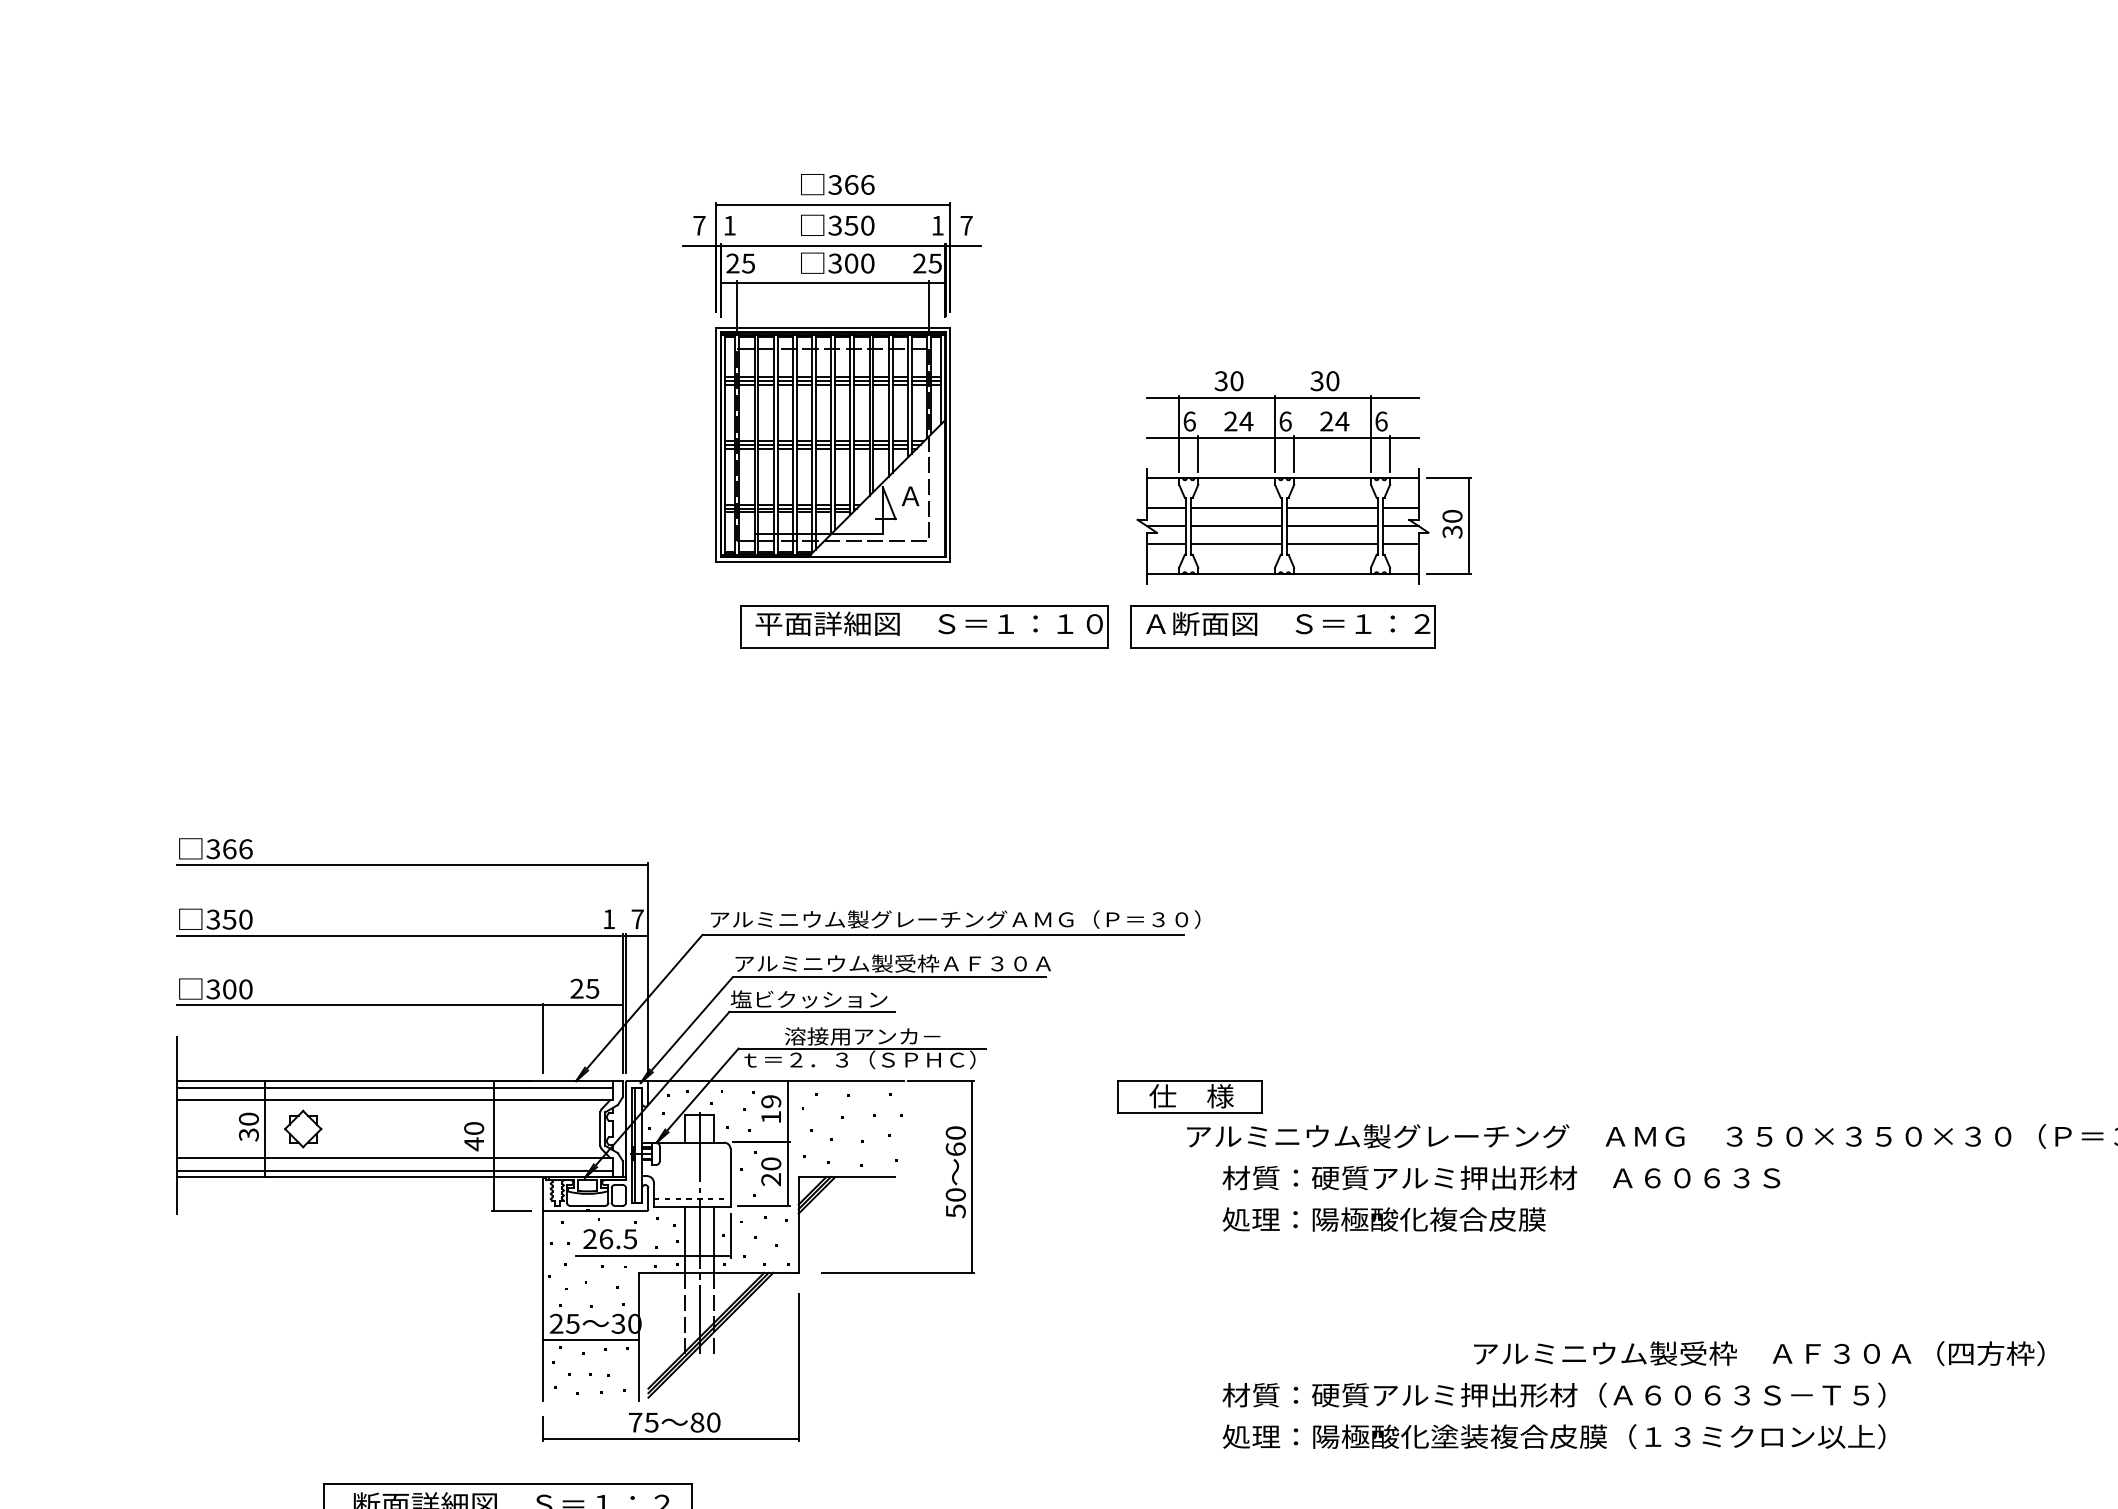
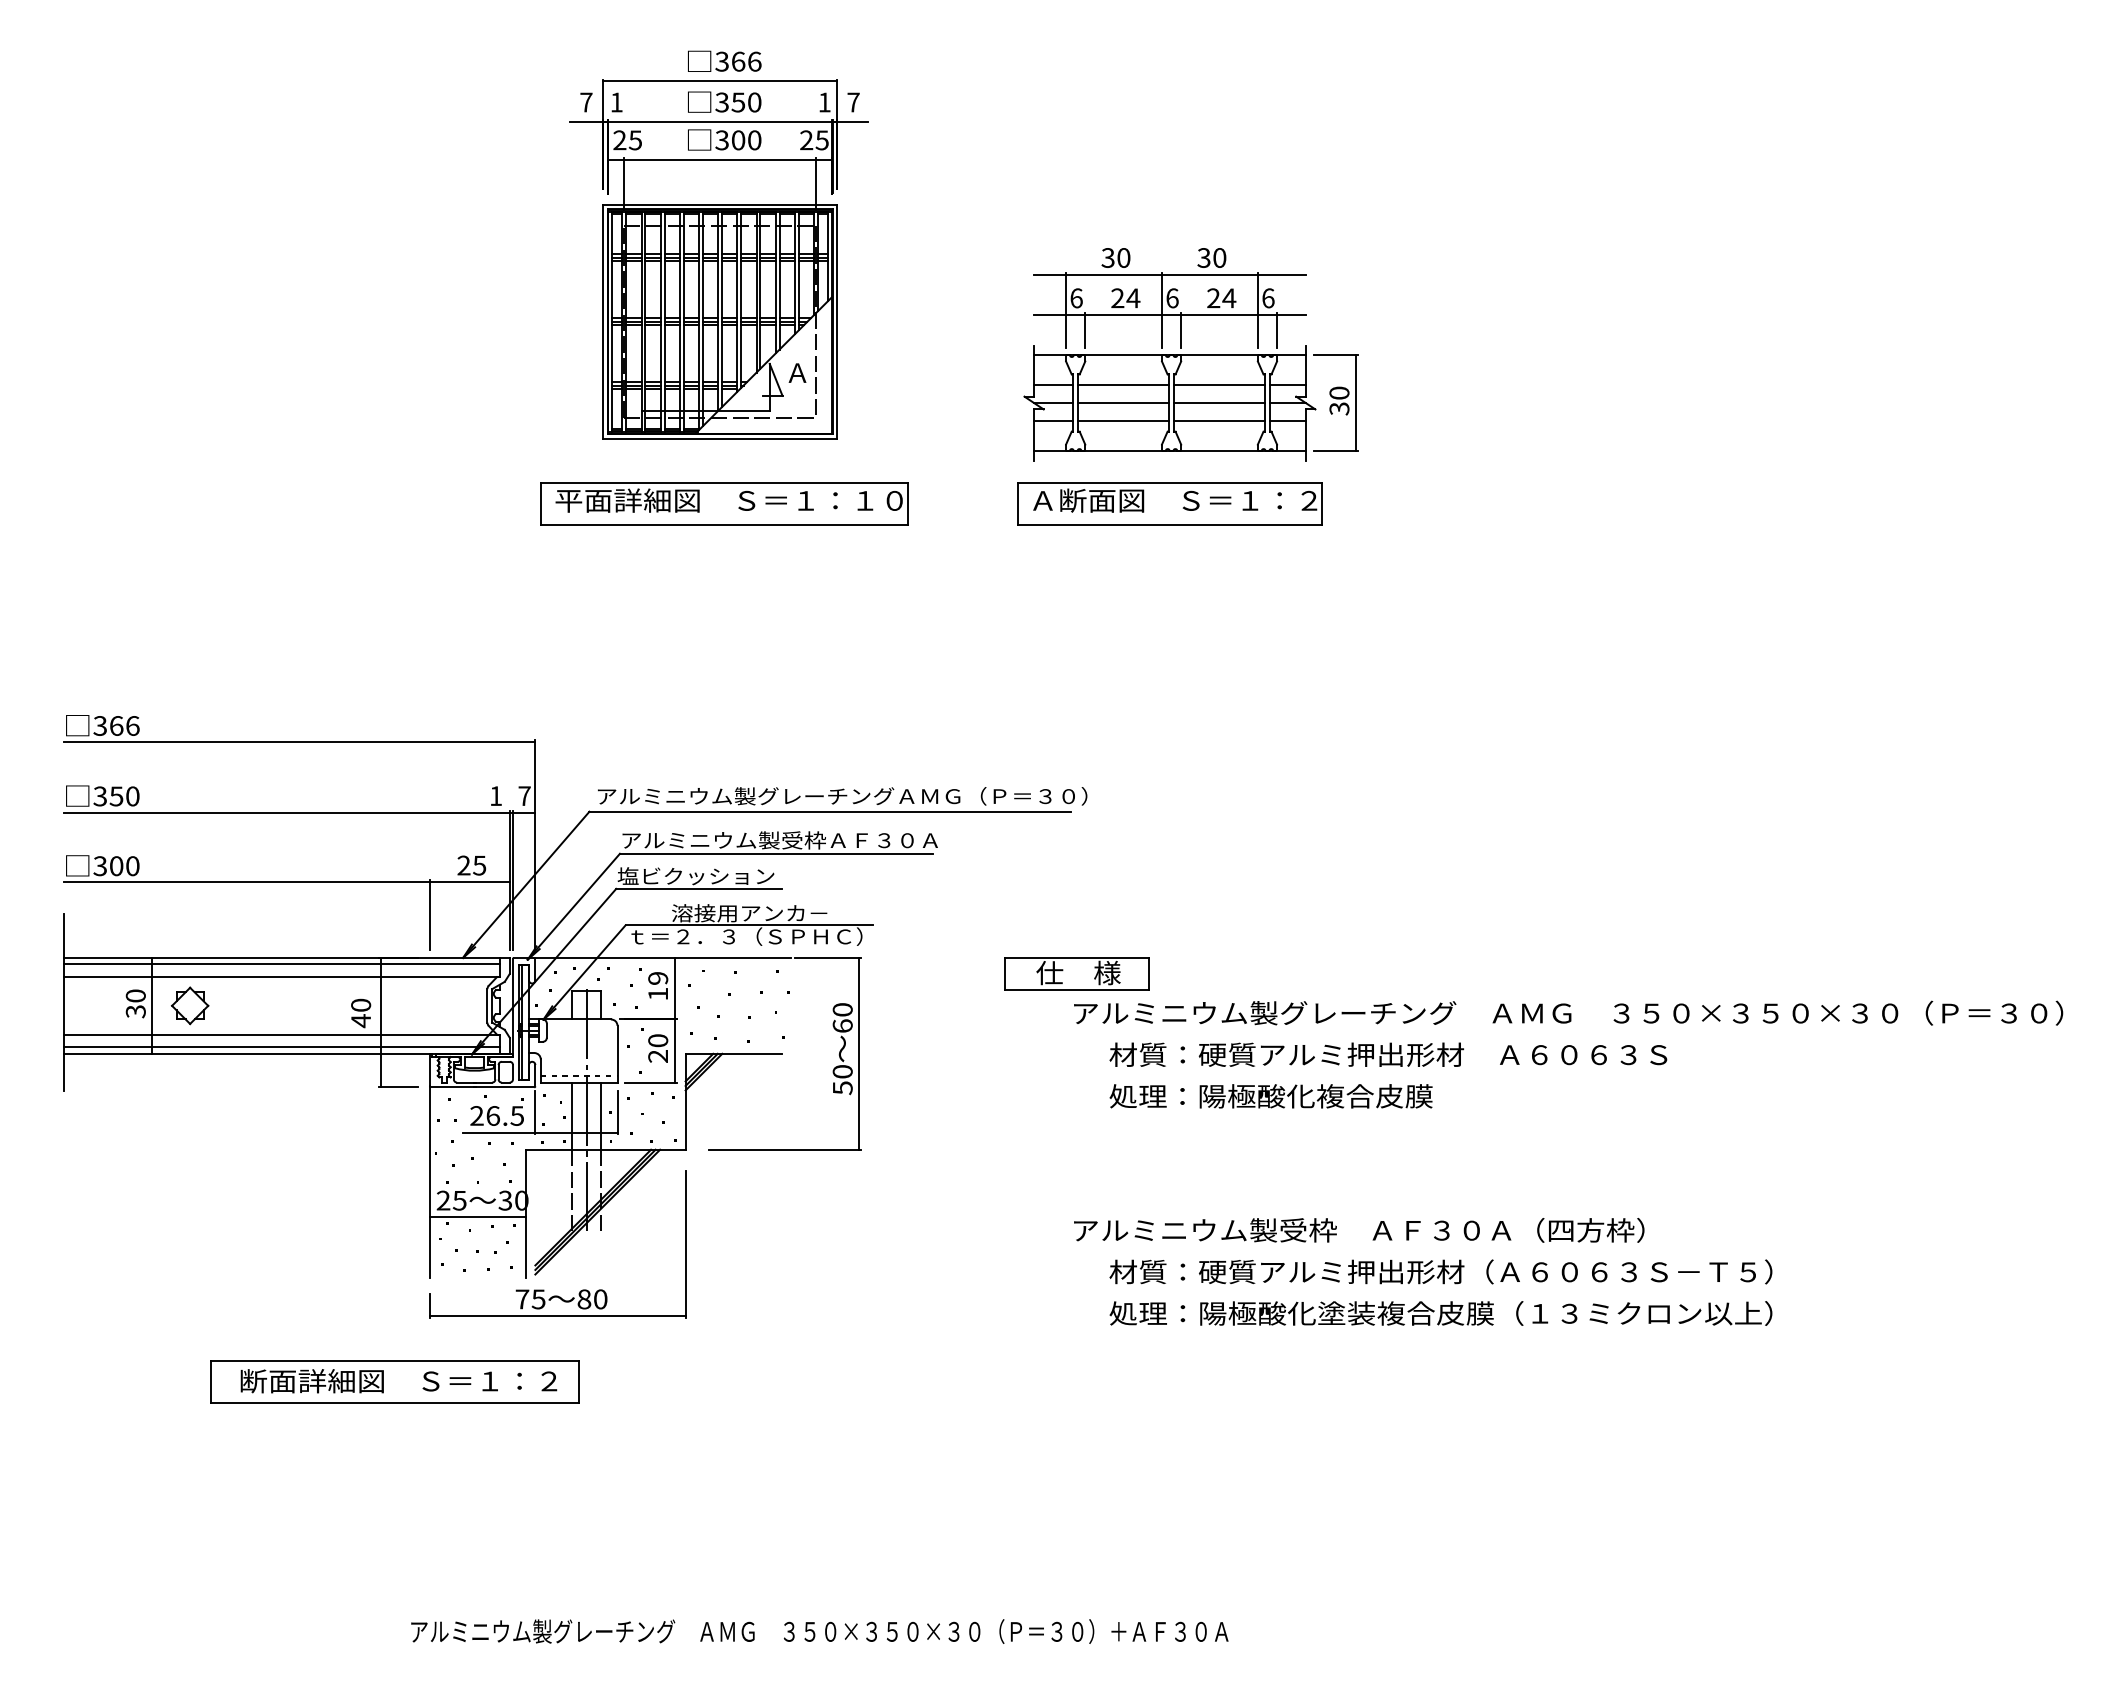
part: (924, 626) -> (724, 503), moved
line: (648, 1235) -> (535, 1112), added
text: (1759, 1353) -> (1359, 1230), moved

